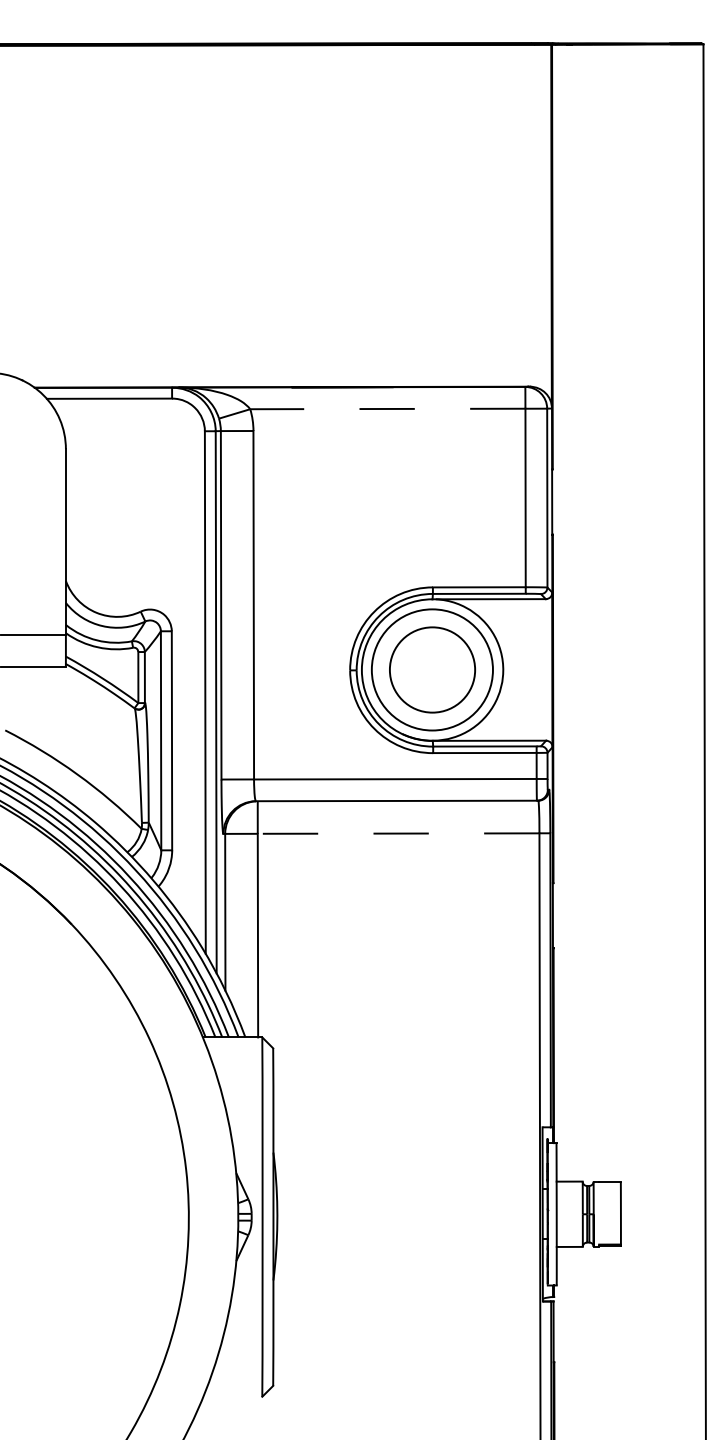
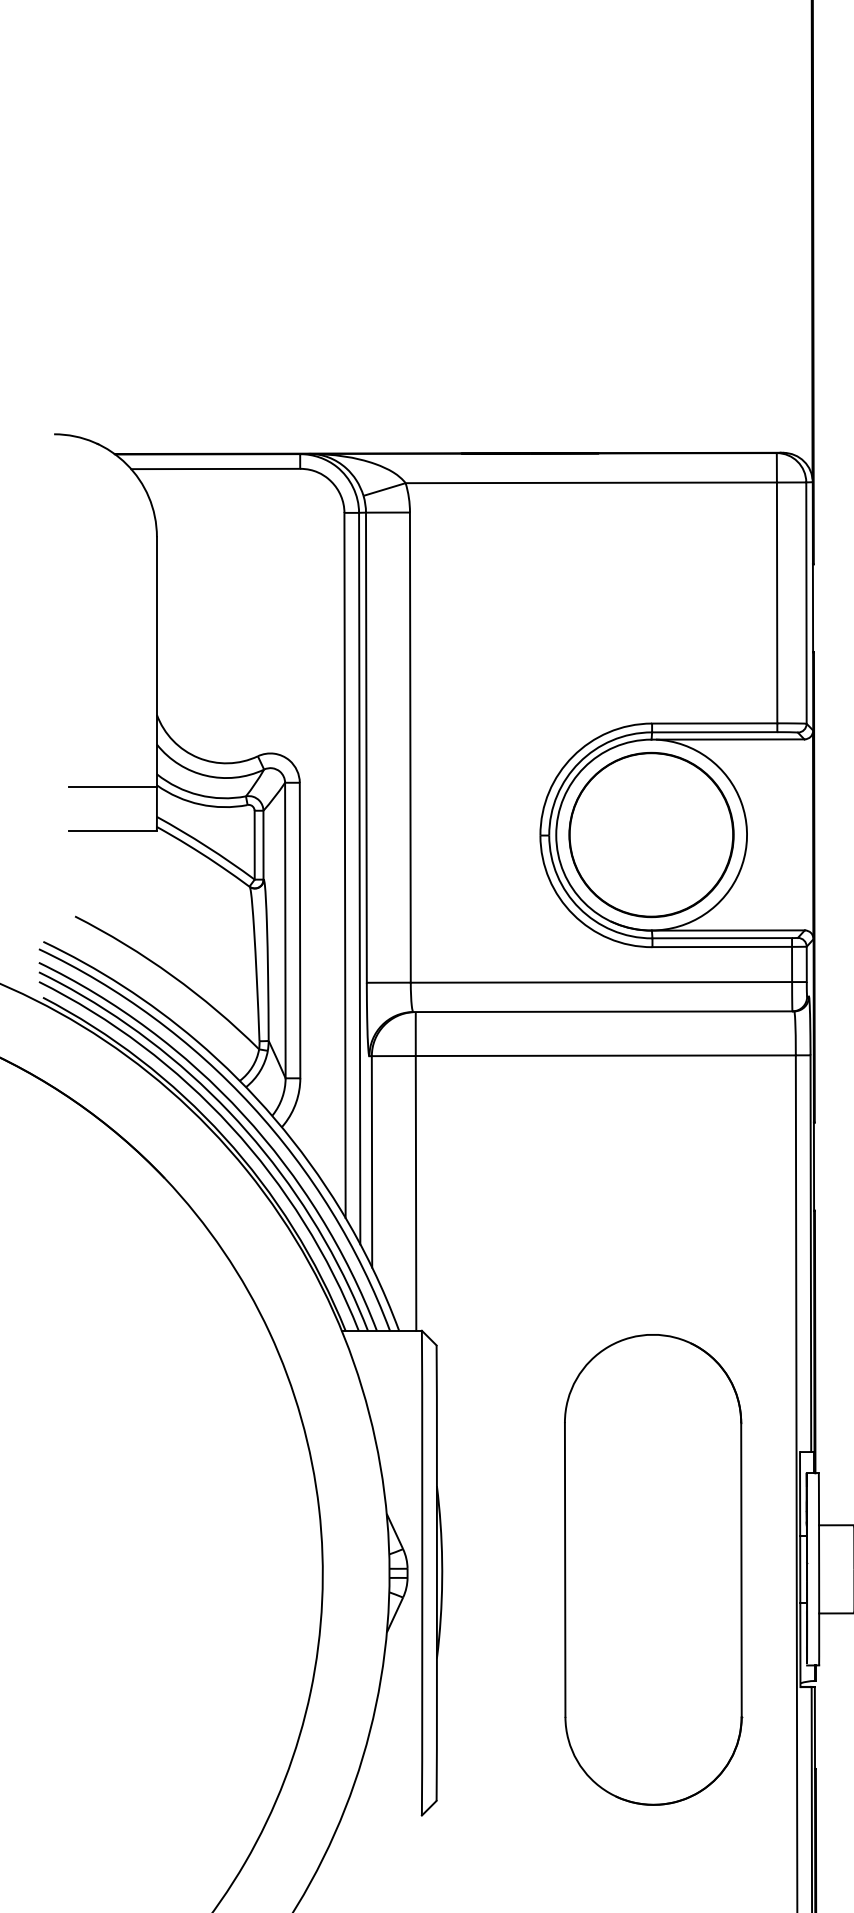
line: (387, 408) -> (590, 482), dashed -> solid
circle: (432, 669) -> (651, 834), size x1.43
line: (398, 833) -> (605, 1055), dashed -> solid
part: (433, 1214) -> (652, 1569), added

